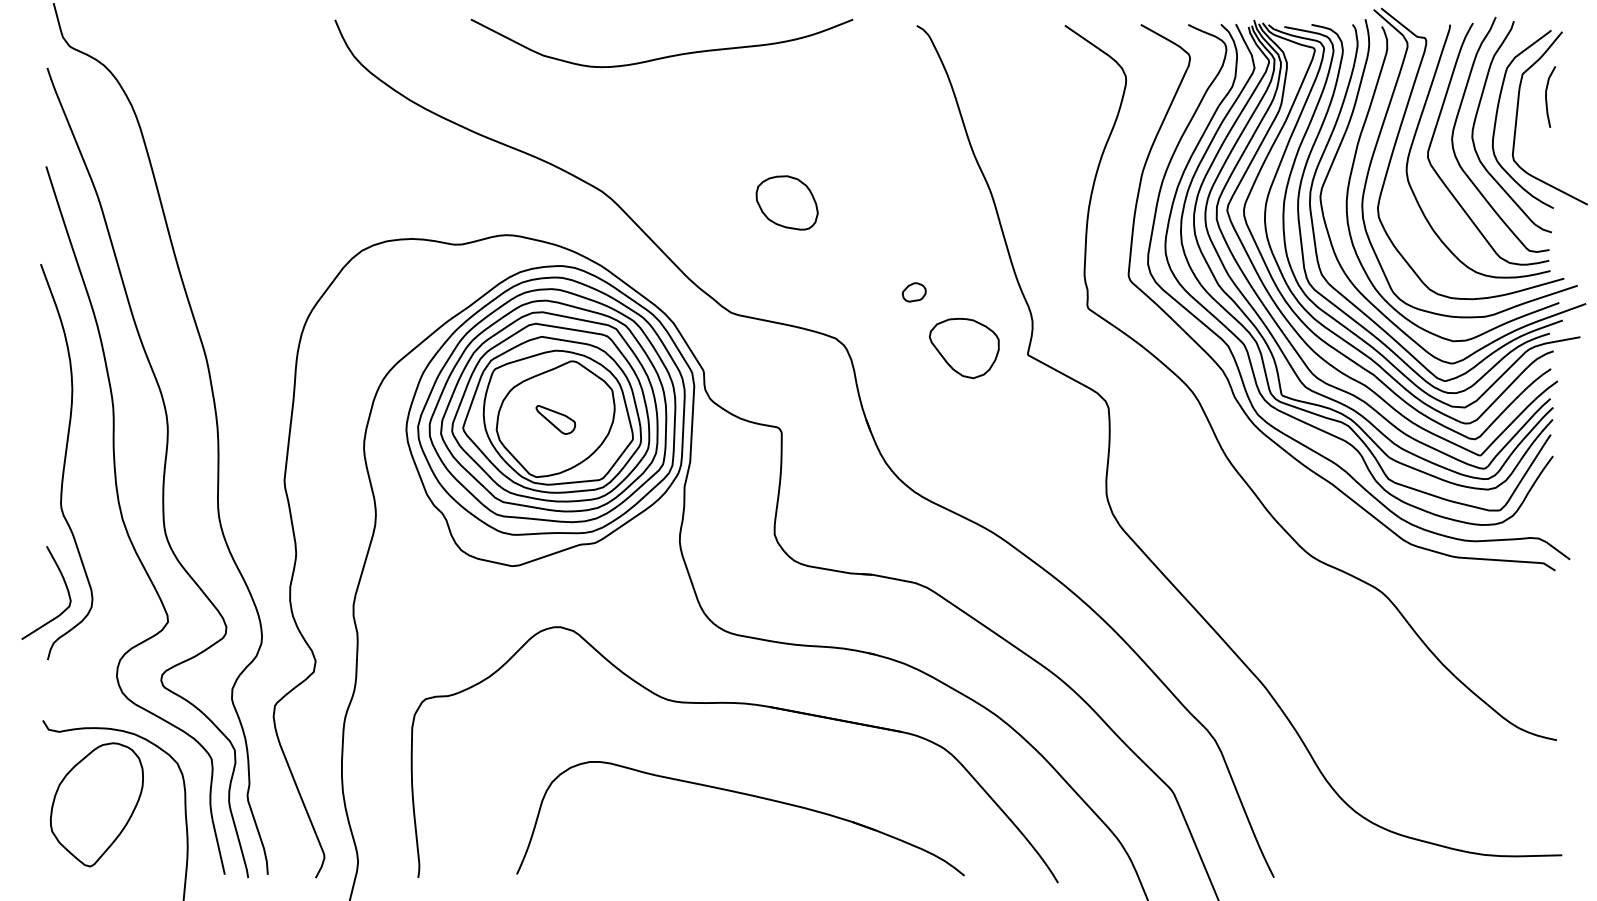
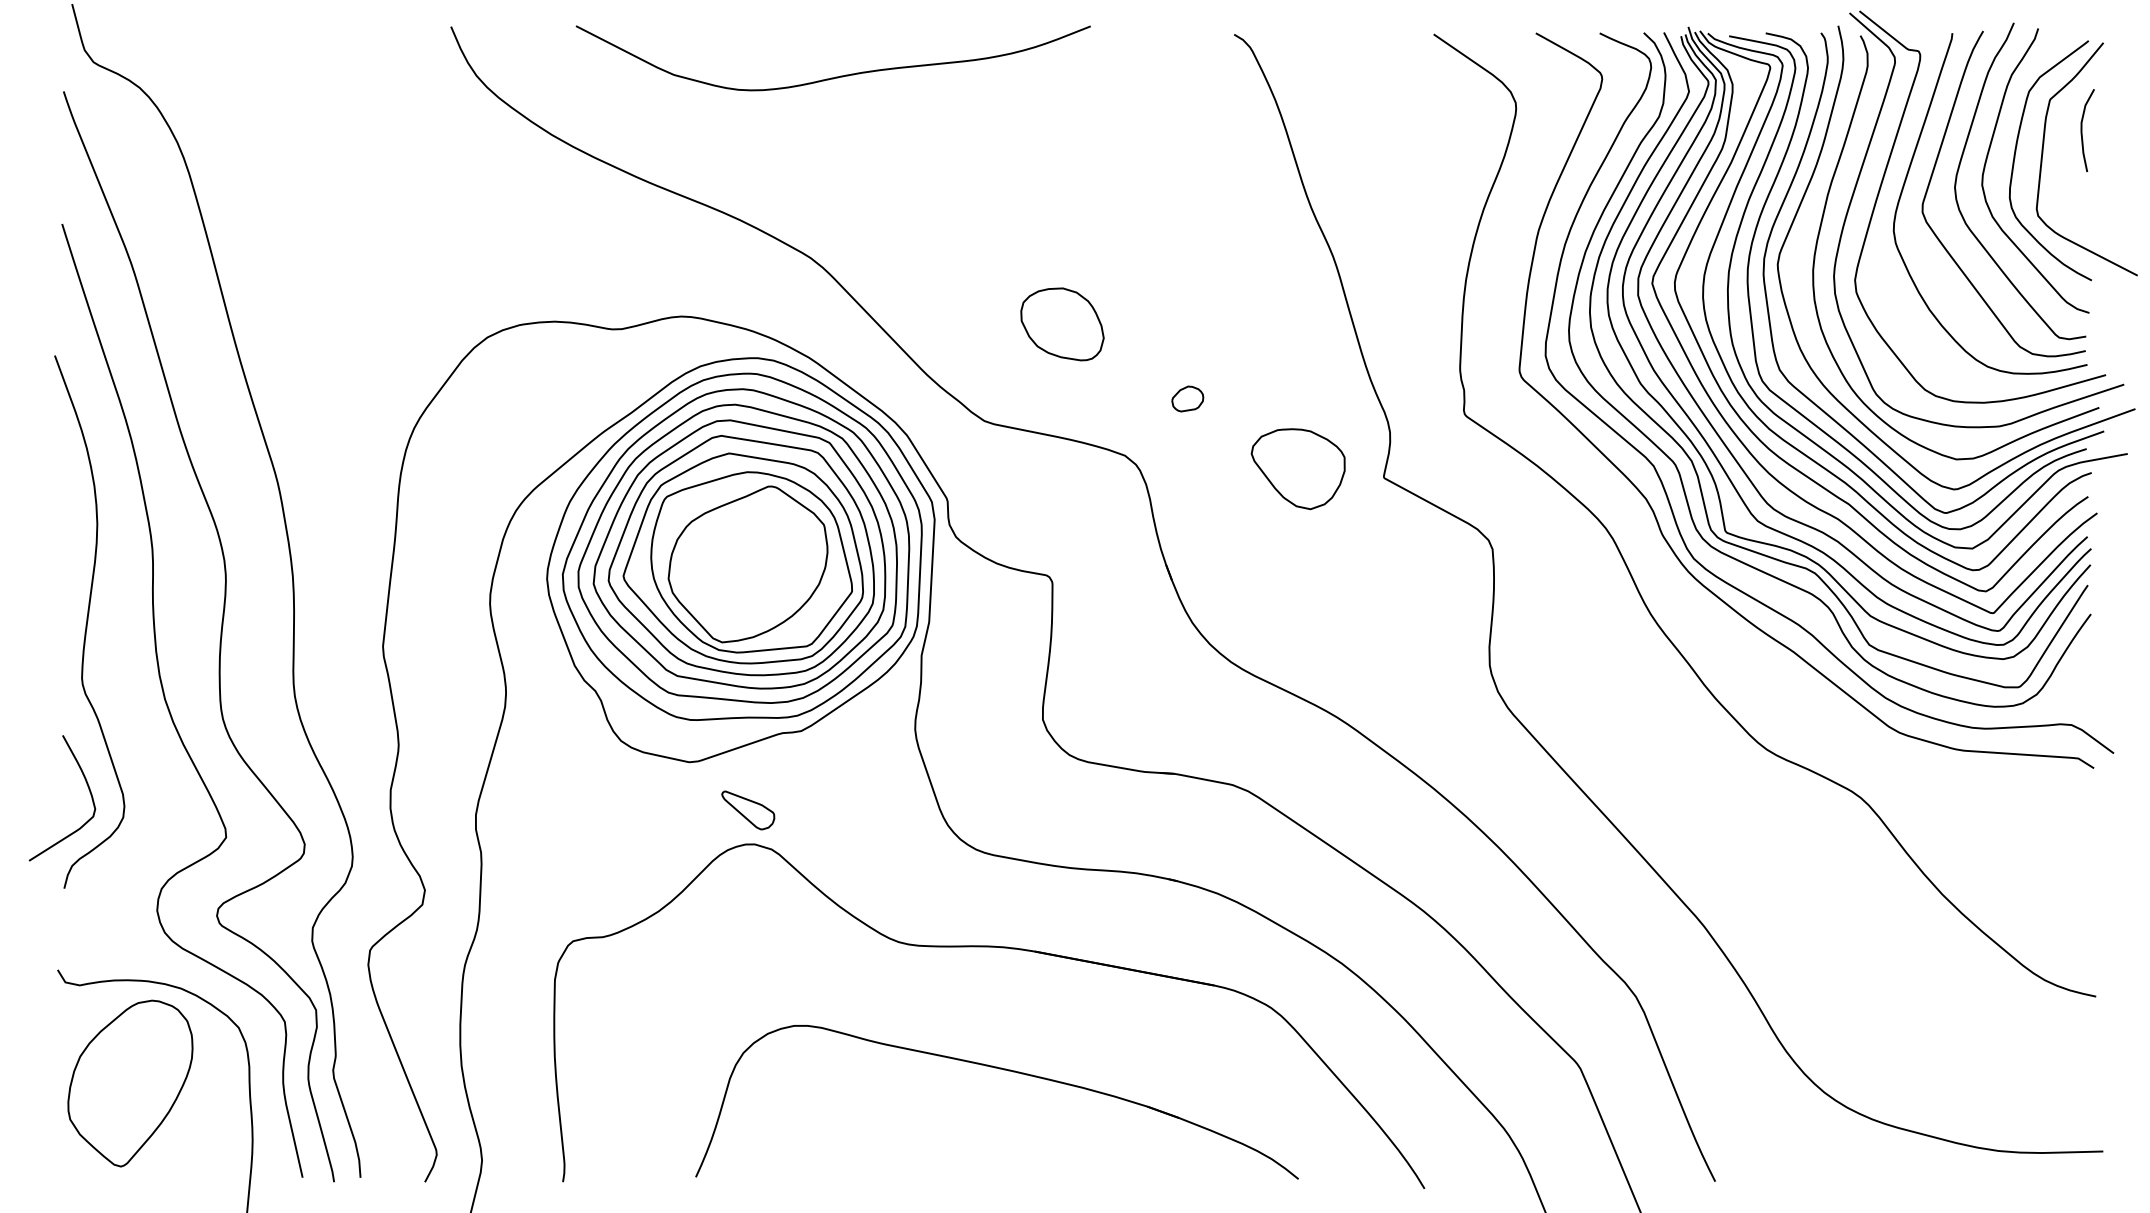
curve: (664, 56) -> (836, 76), moved
part: (786, 202) -> (1061, 323), moved
part: (913, 292) -> (1186, 399), moved
part: (555, 419) -> (747, 809), moved

